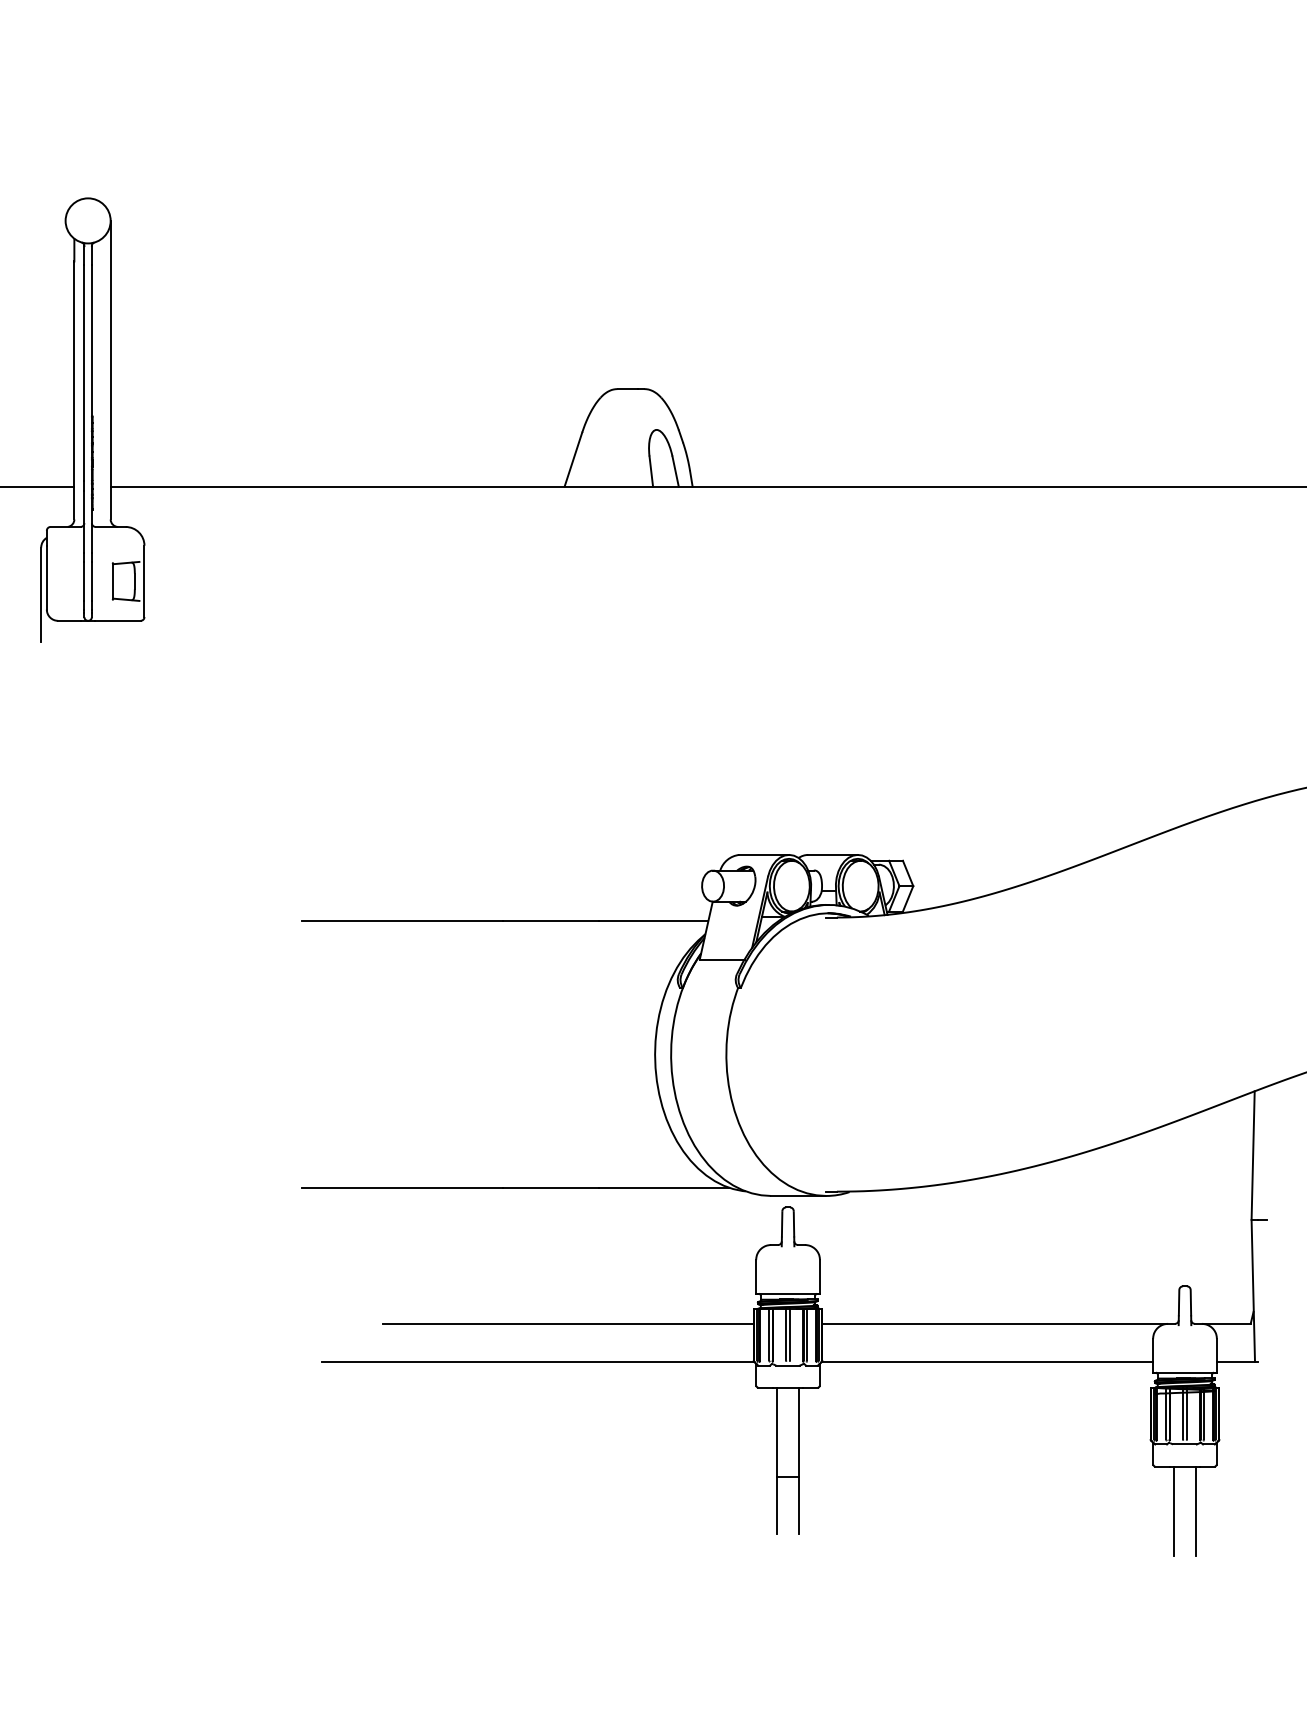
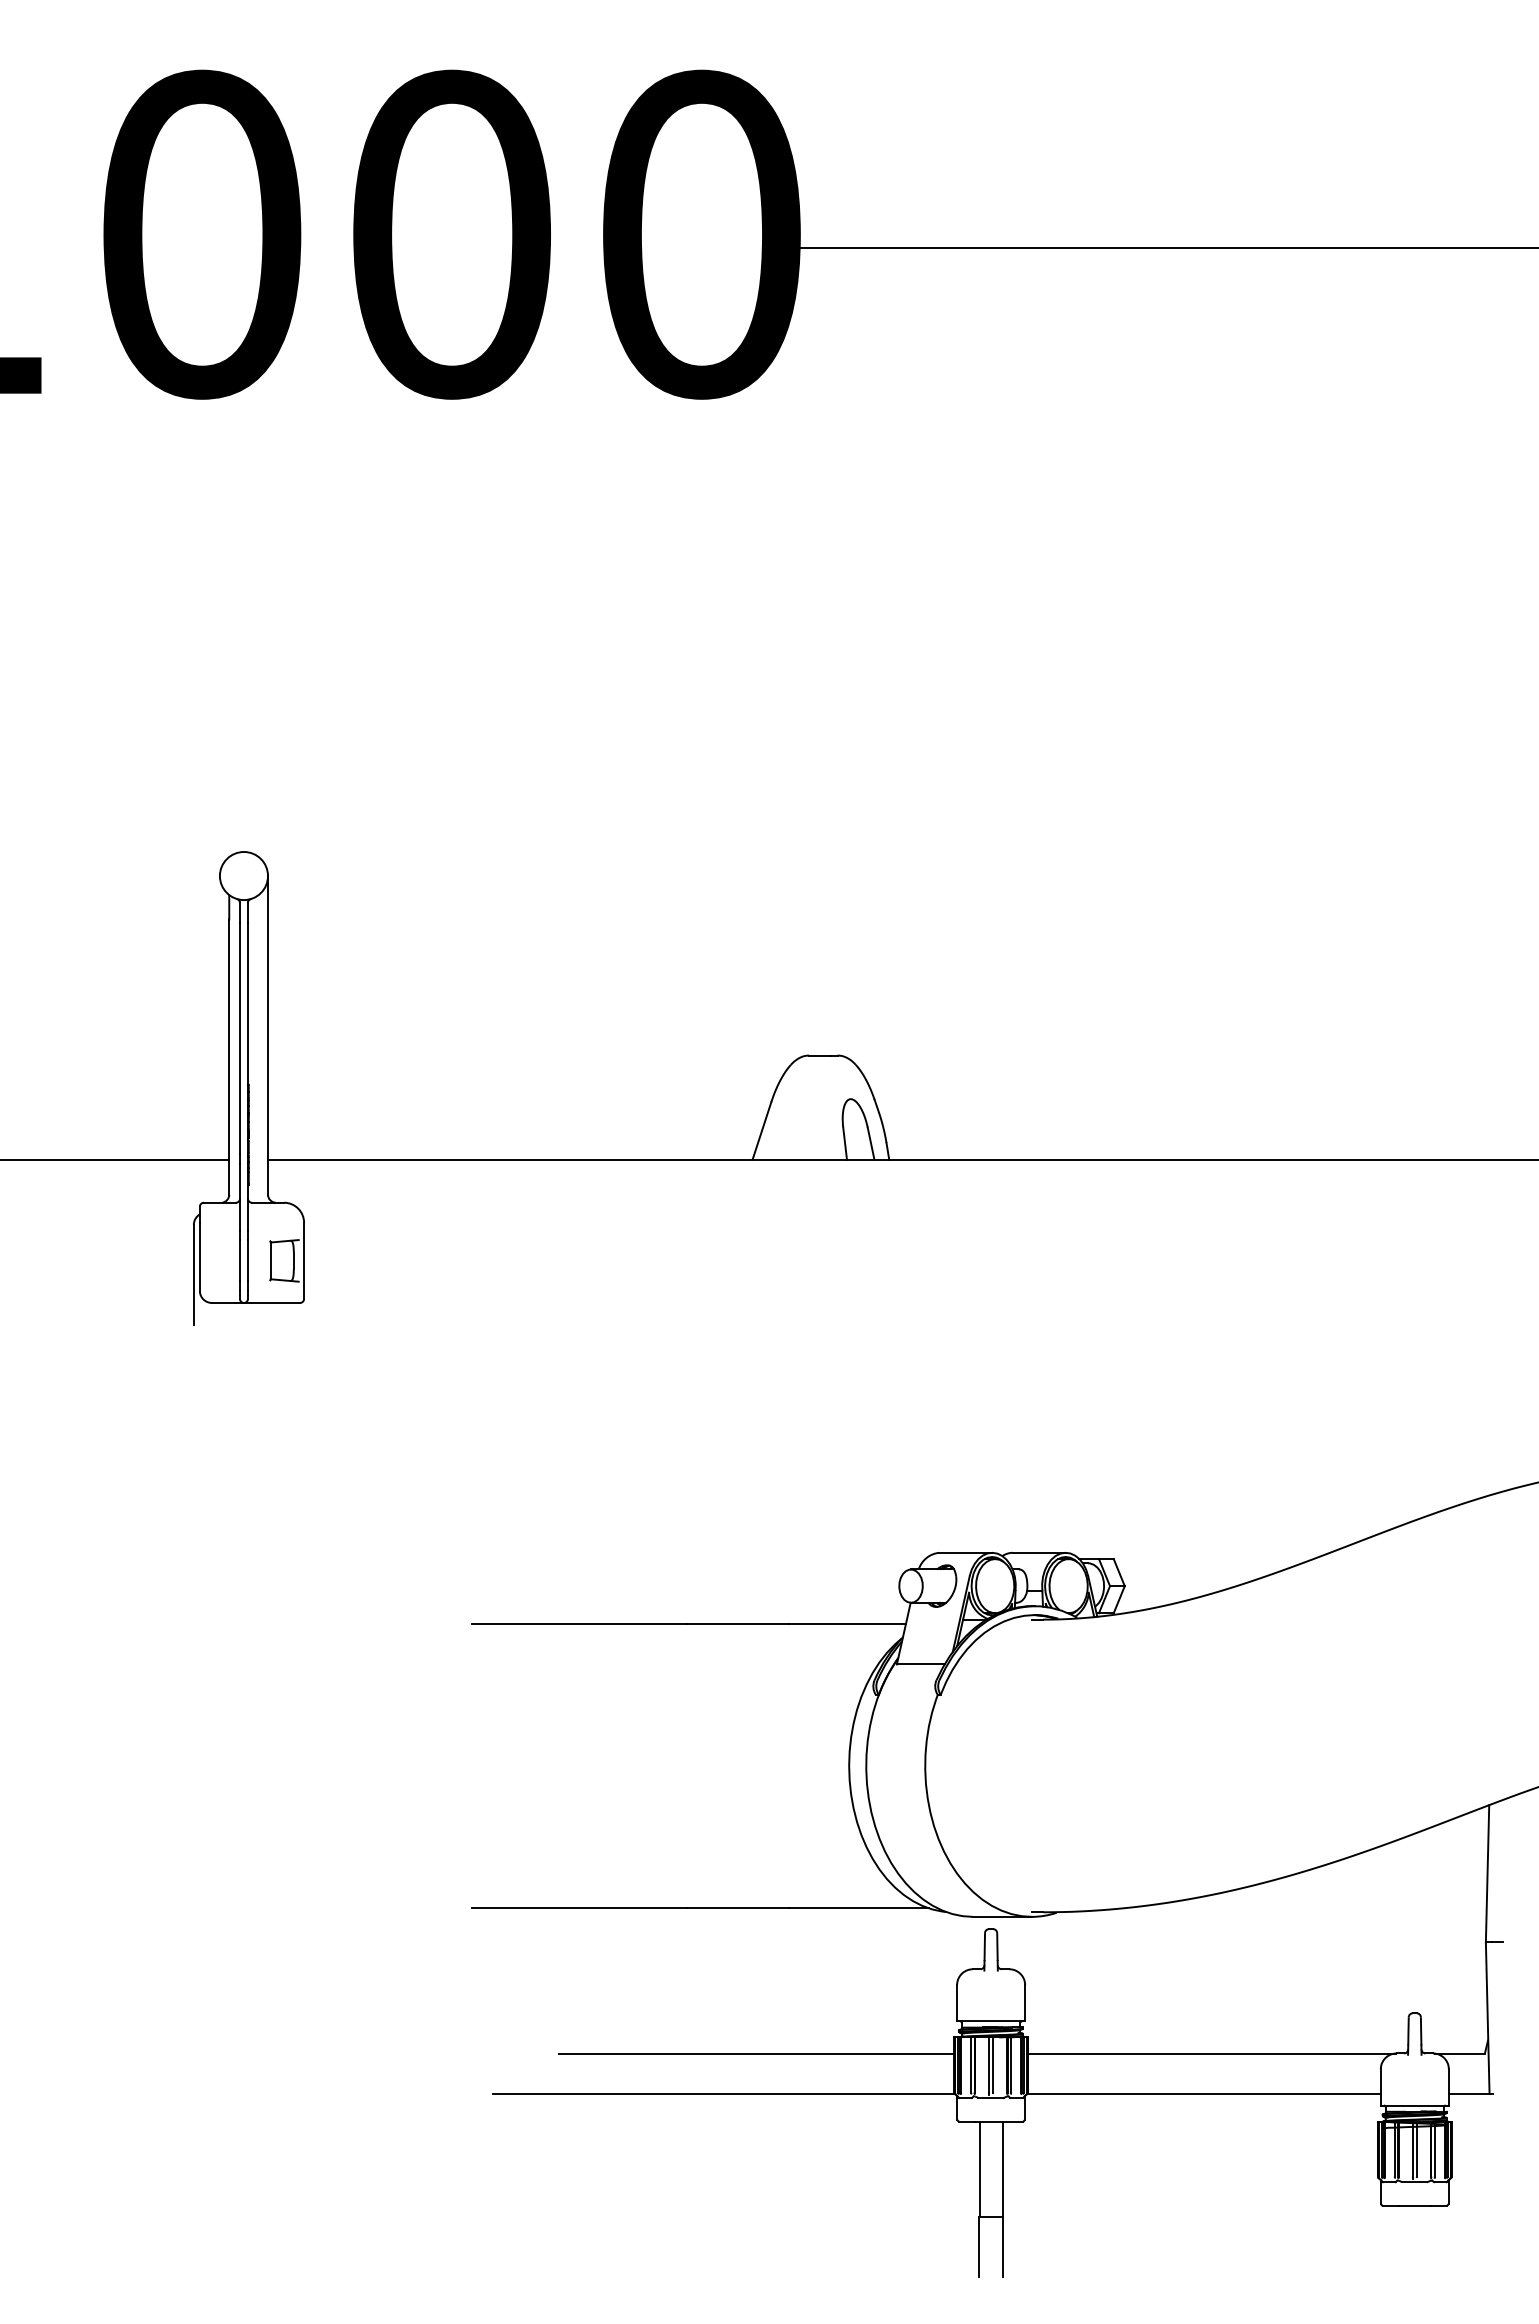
line: (1174, 1511) -> (1403, 2253), removed
line: (1195, 1511) -> (1426, 2253), removed

